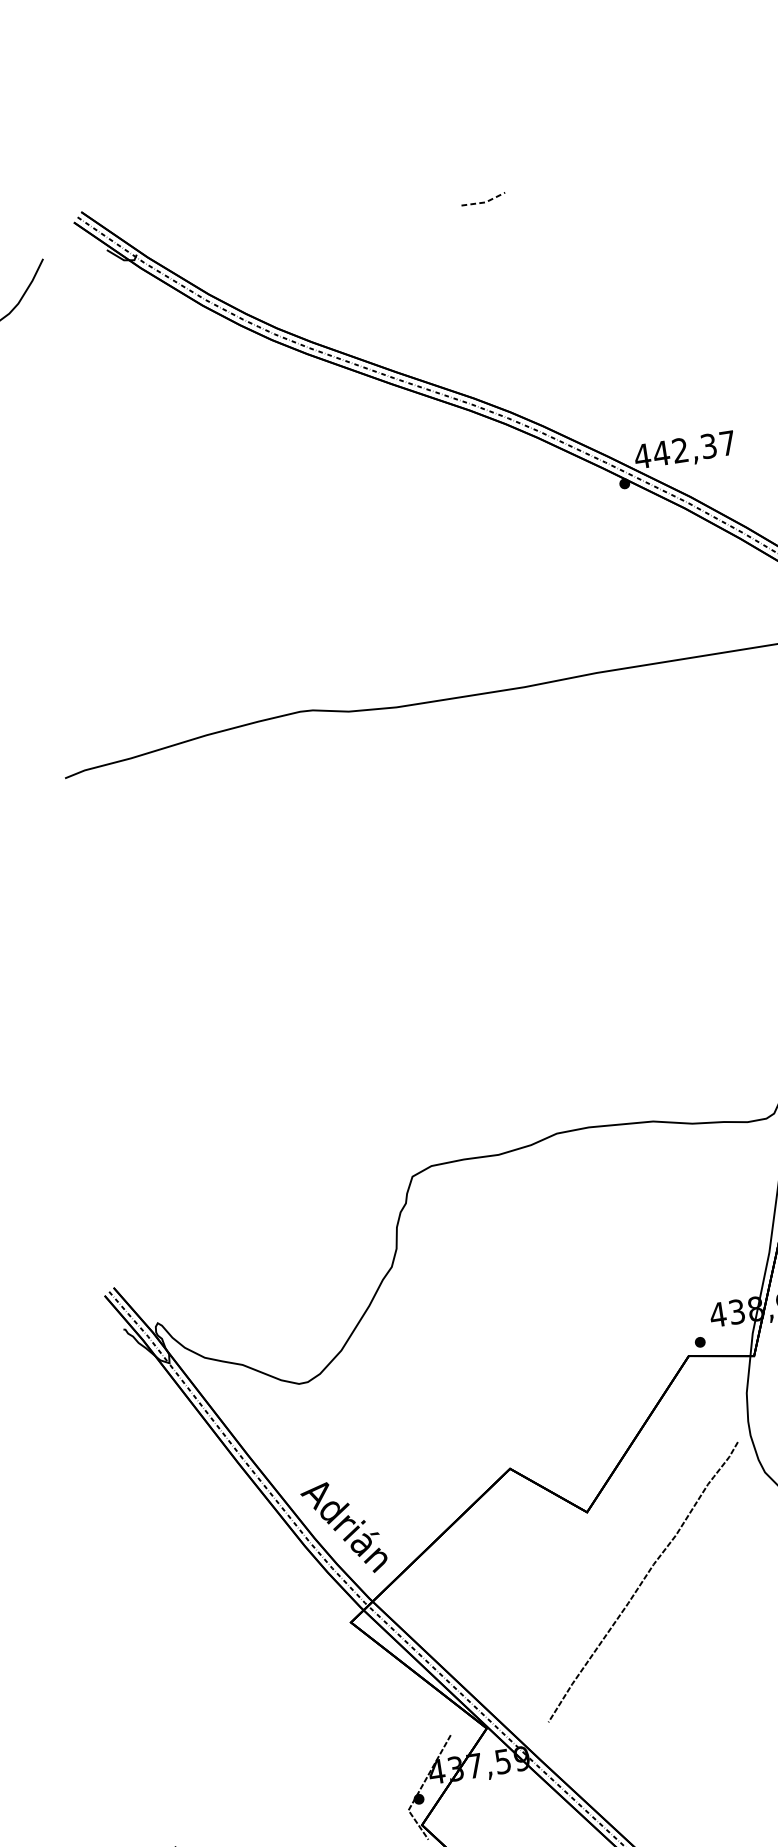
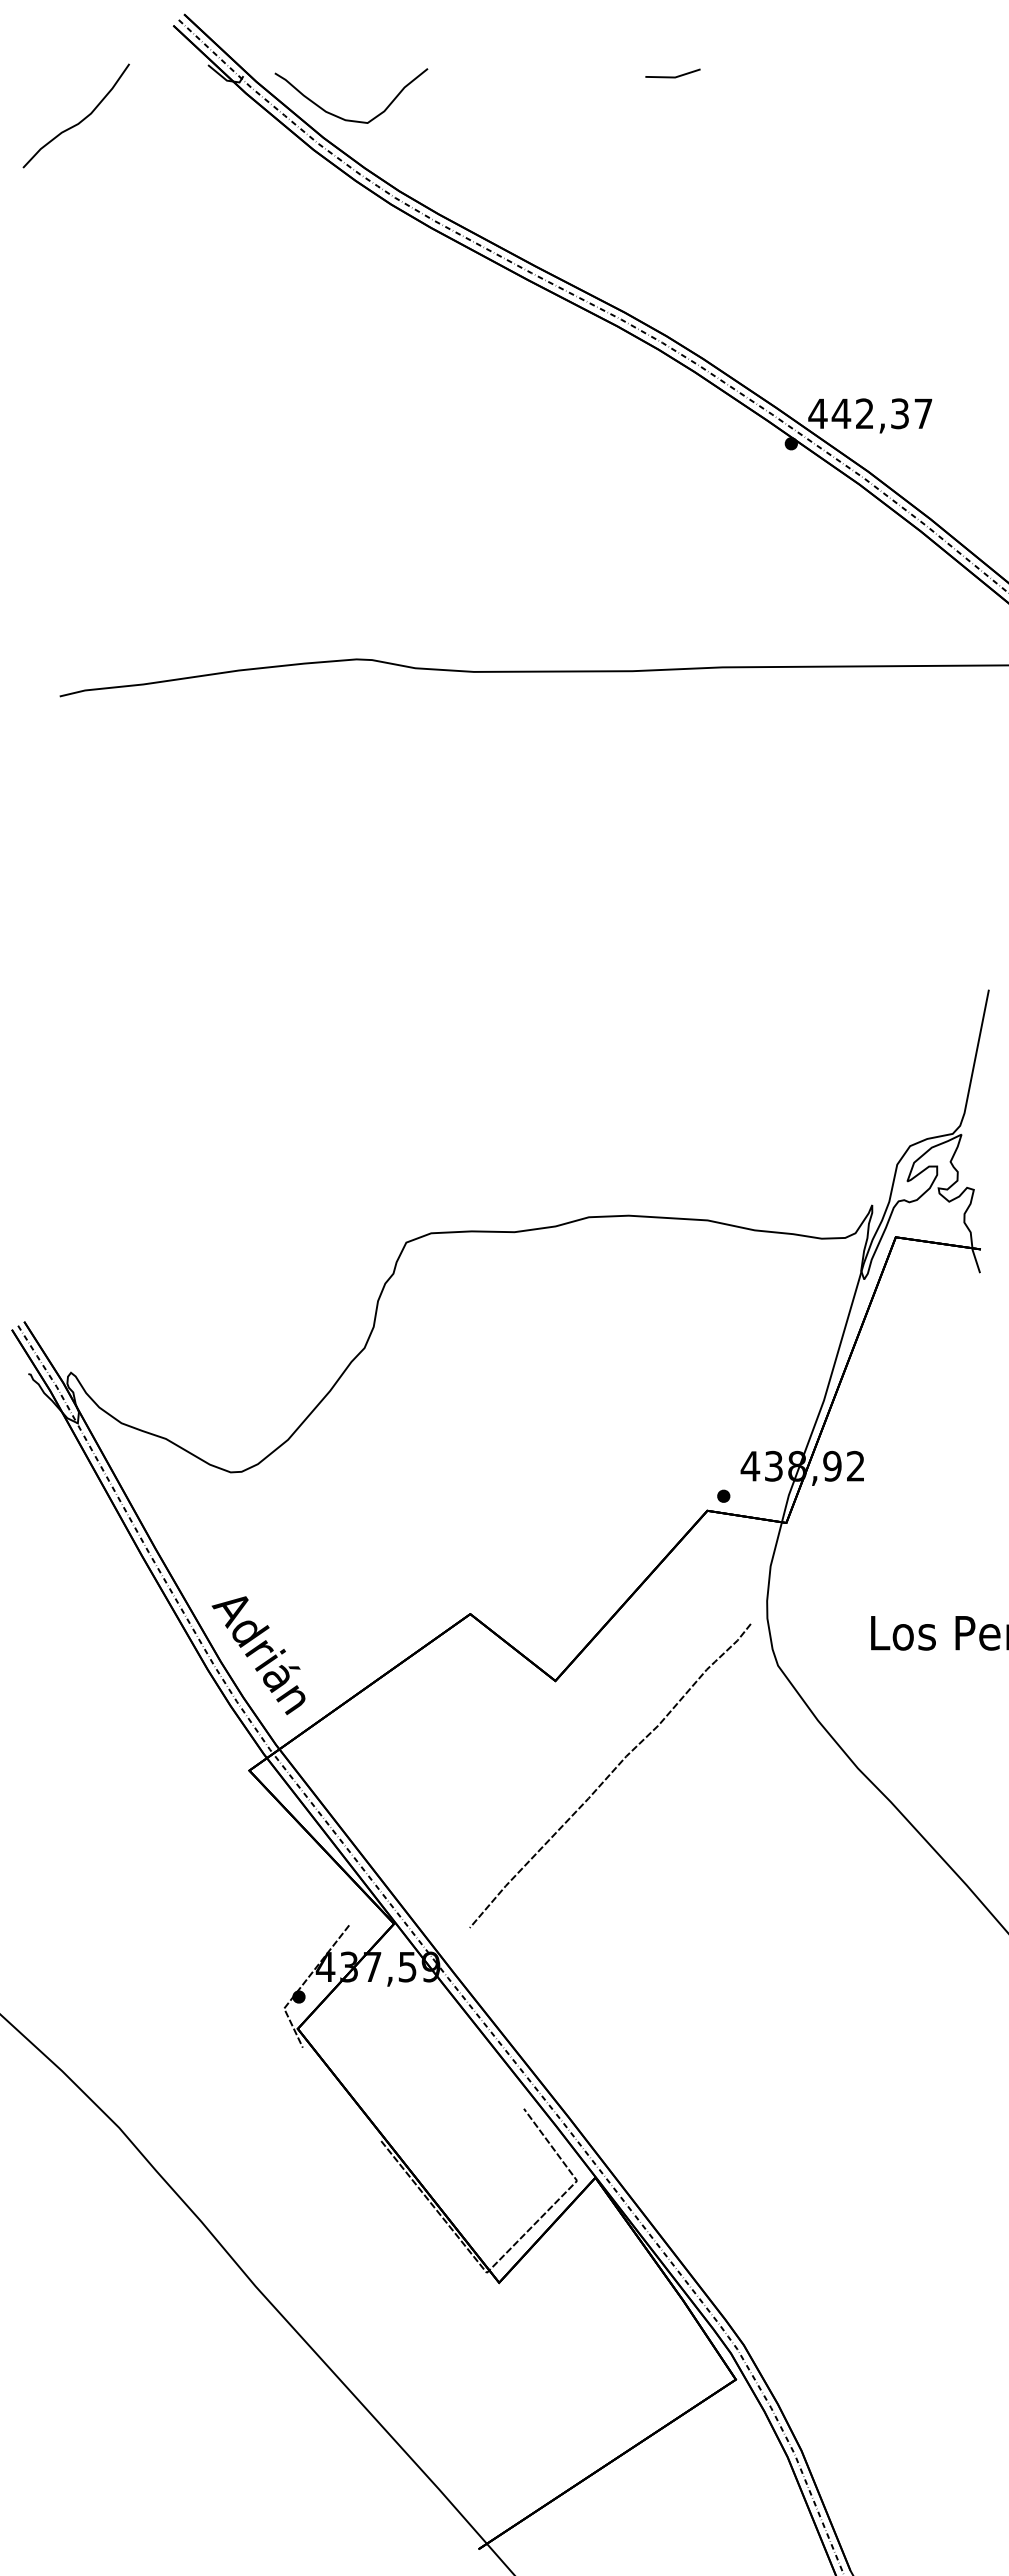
line: (485, 202) -> (674, 77), dashed -> solid
curve: (221, 275) -> (342, 117), added

